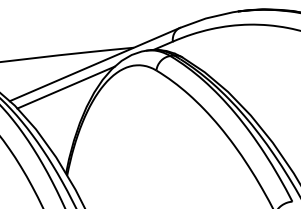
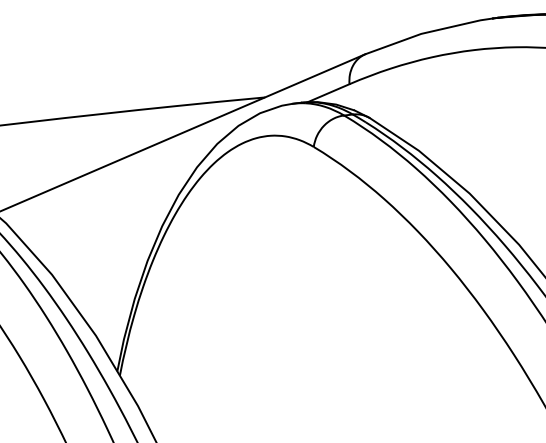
line: (66, 87) -> (118, 183), removed

